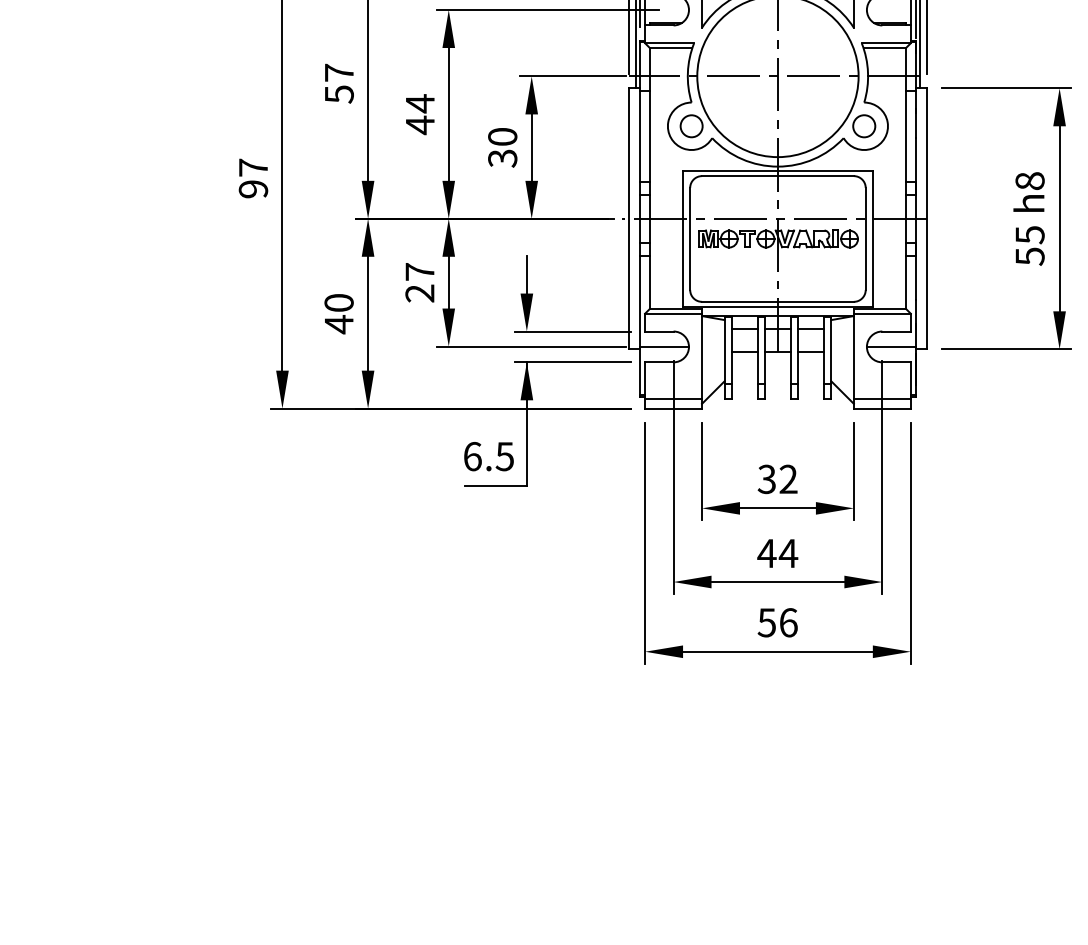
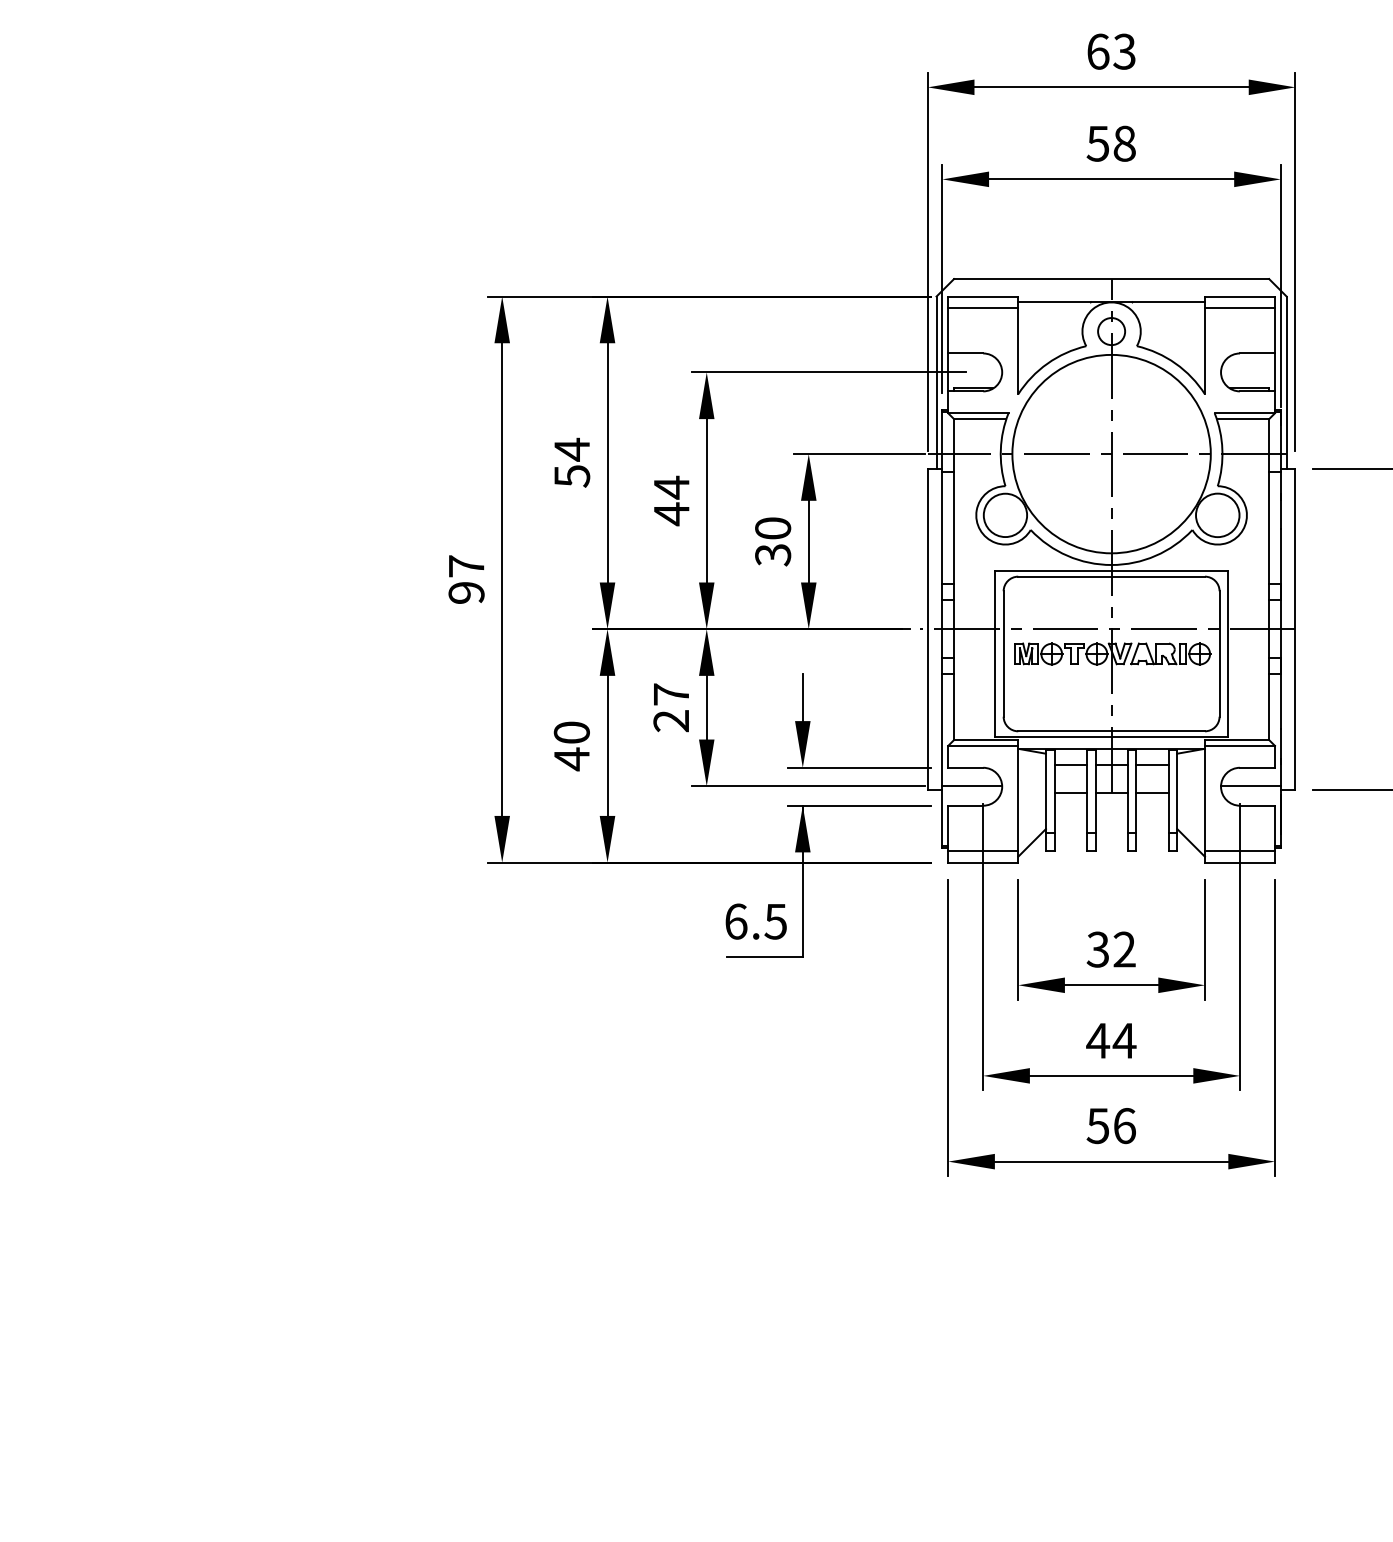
text: (338, 72) -> (571, 449), 57 -> 54
circle: (691, 125) -> (1005, 514), size x1.6
circle: (864, 126) -> (1217, 515), size x1.6

